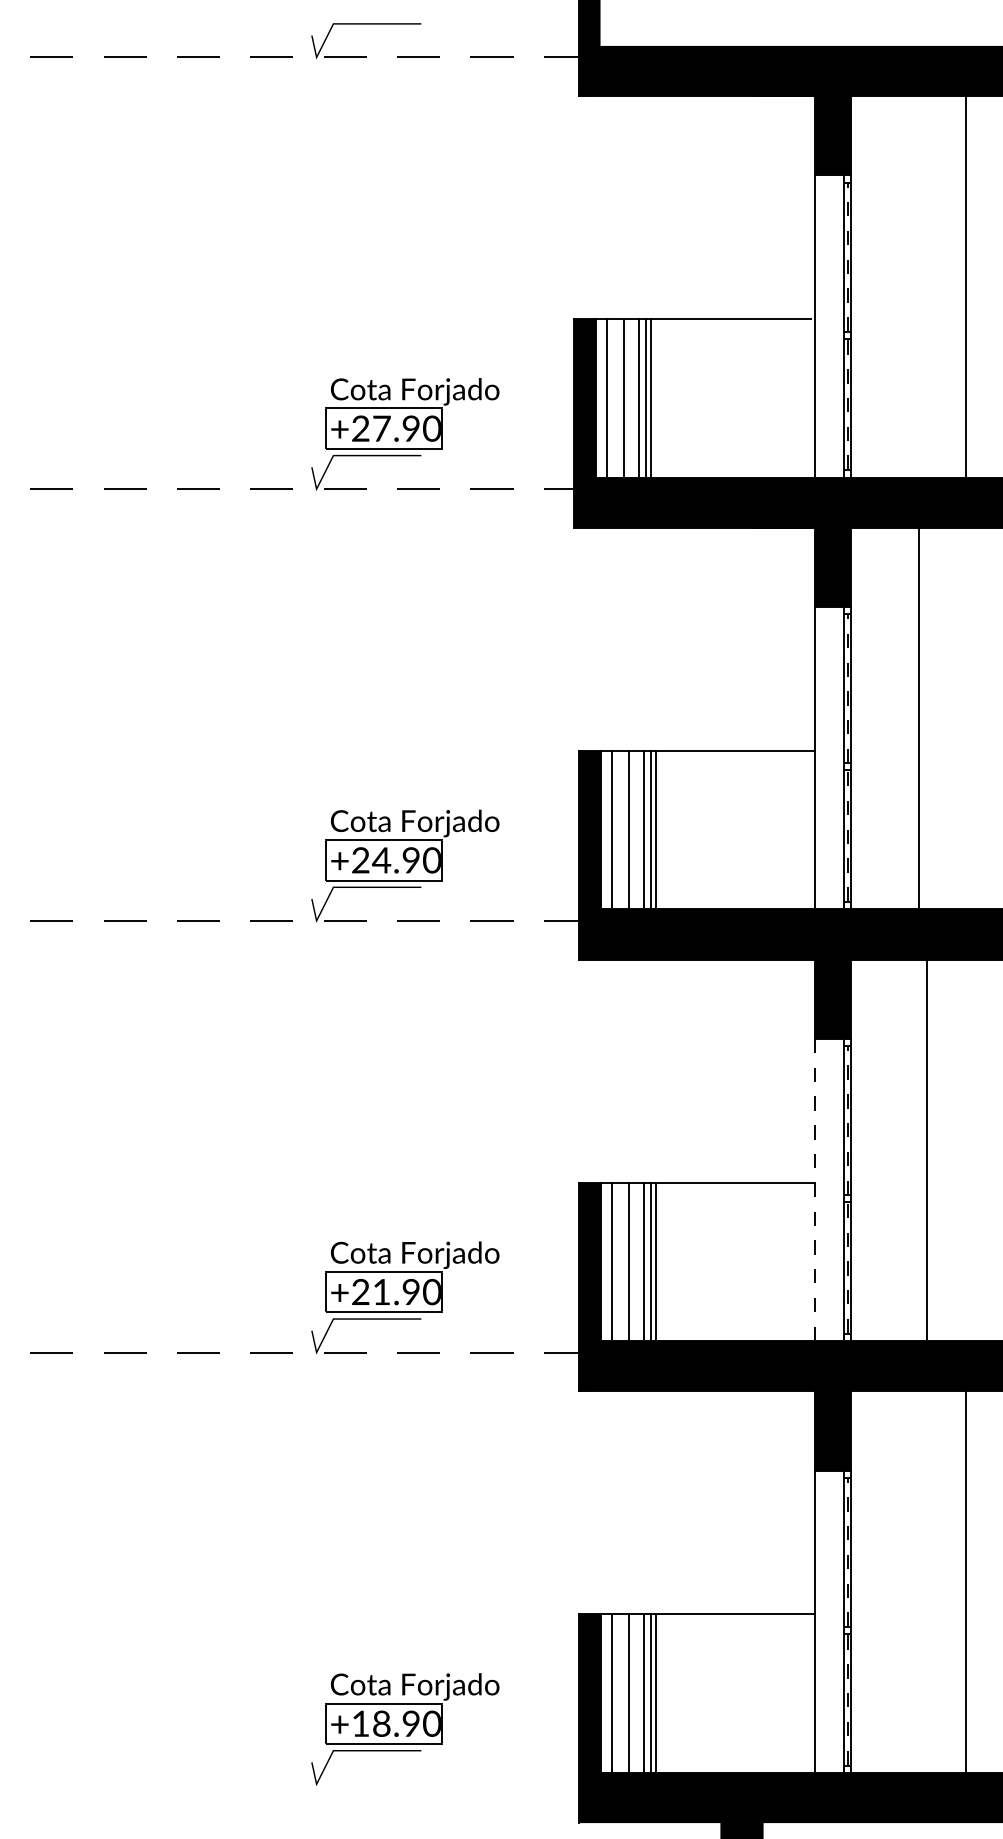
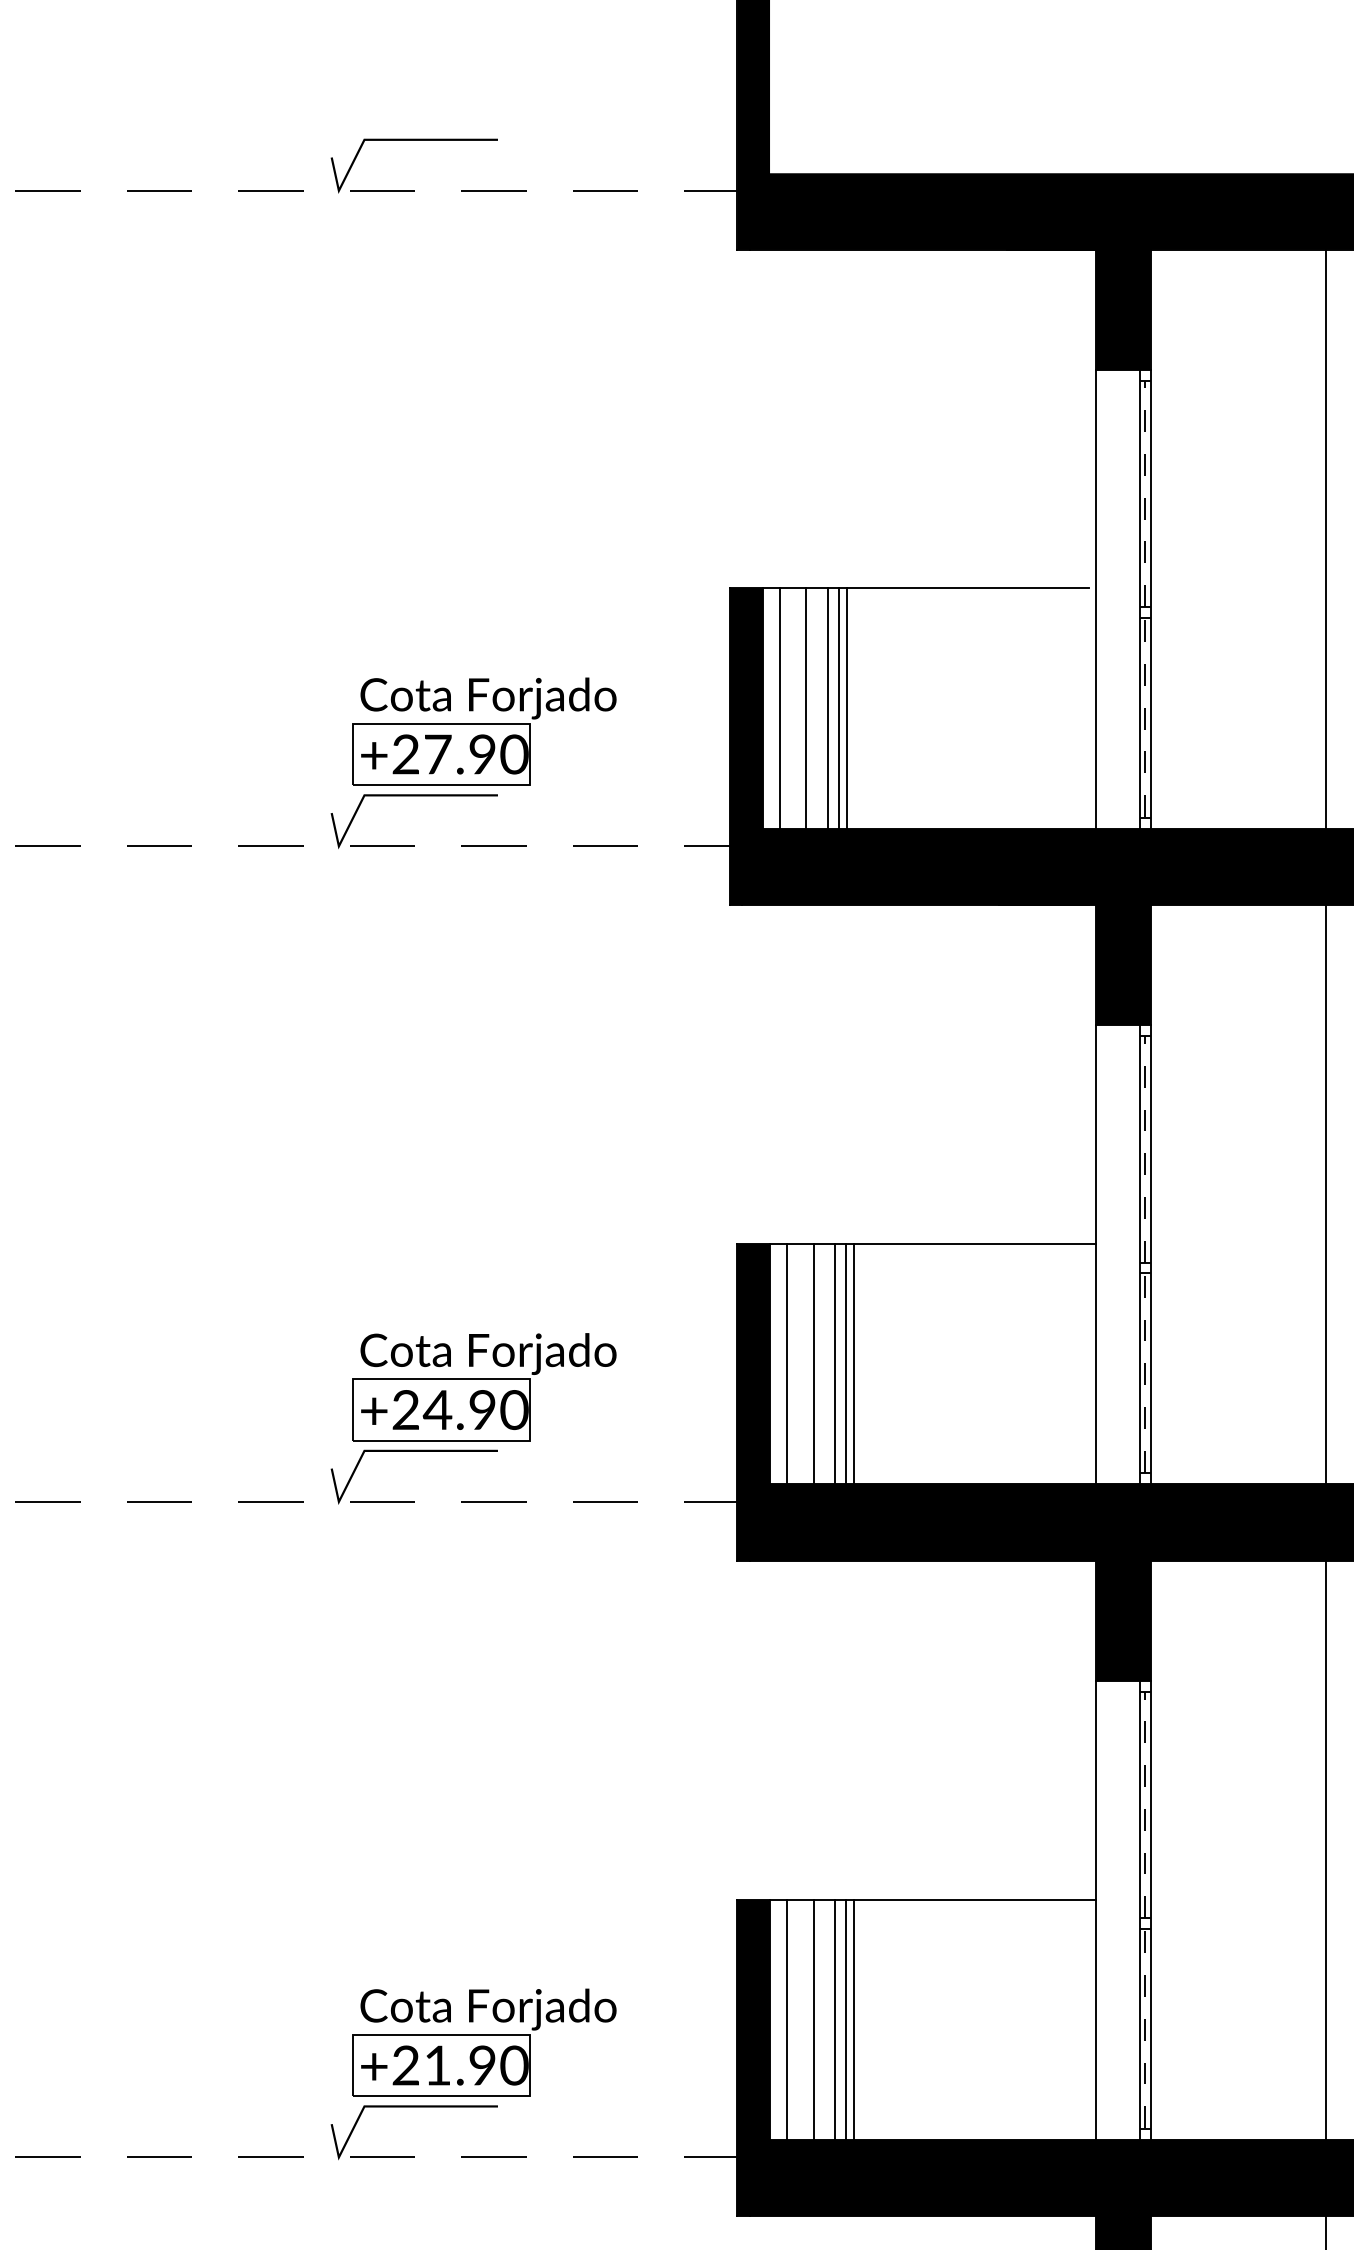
line: (919, 718) -> (1325, 1194), moved
line: (927, 1149) -> (1325, 1849), moved
line: (815, 1189) -> (1096, 1909), dashed -> solid

